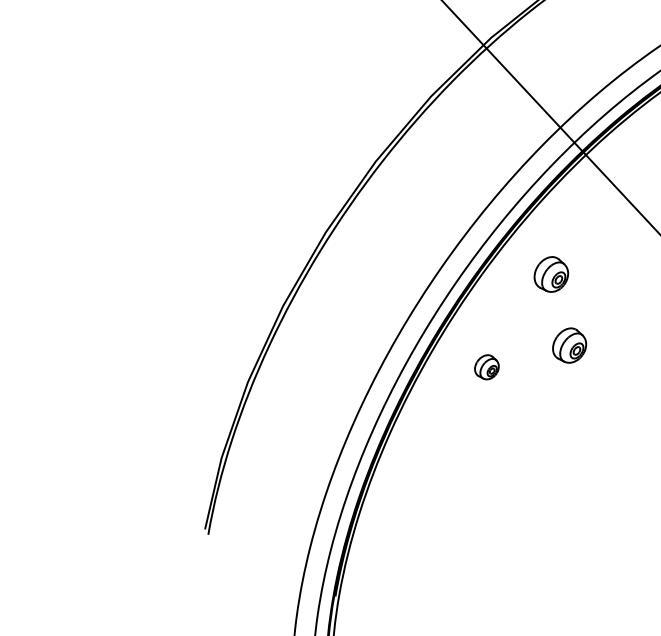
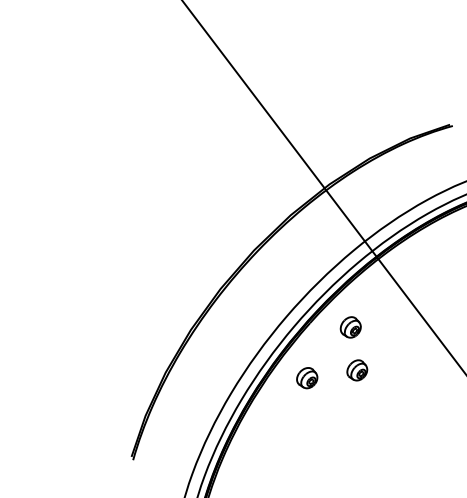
part: (487, 367) -> (307, 378), size x1.43

